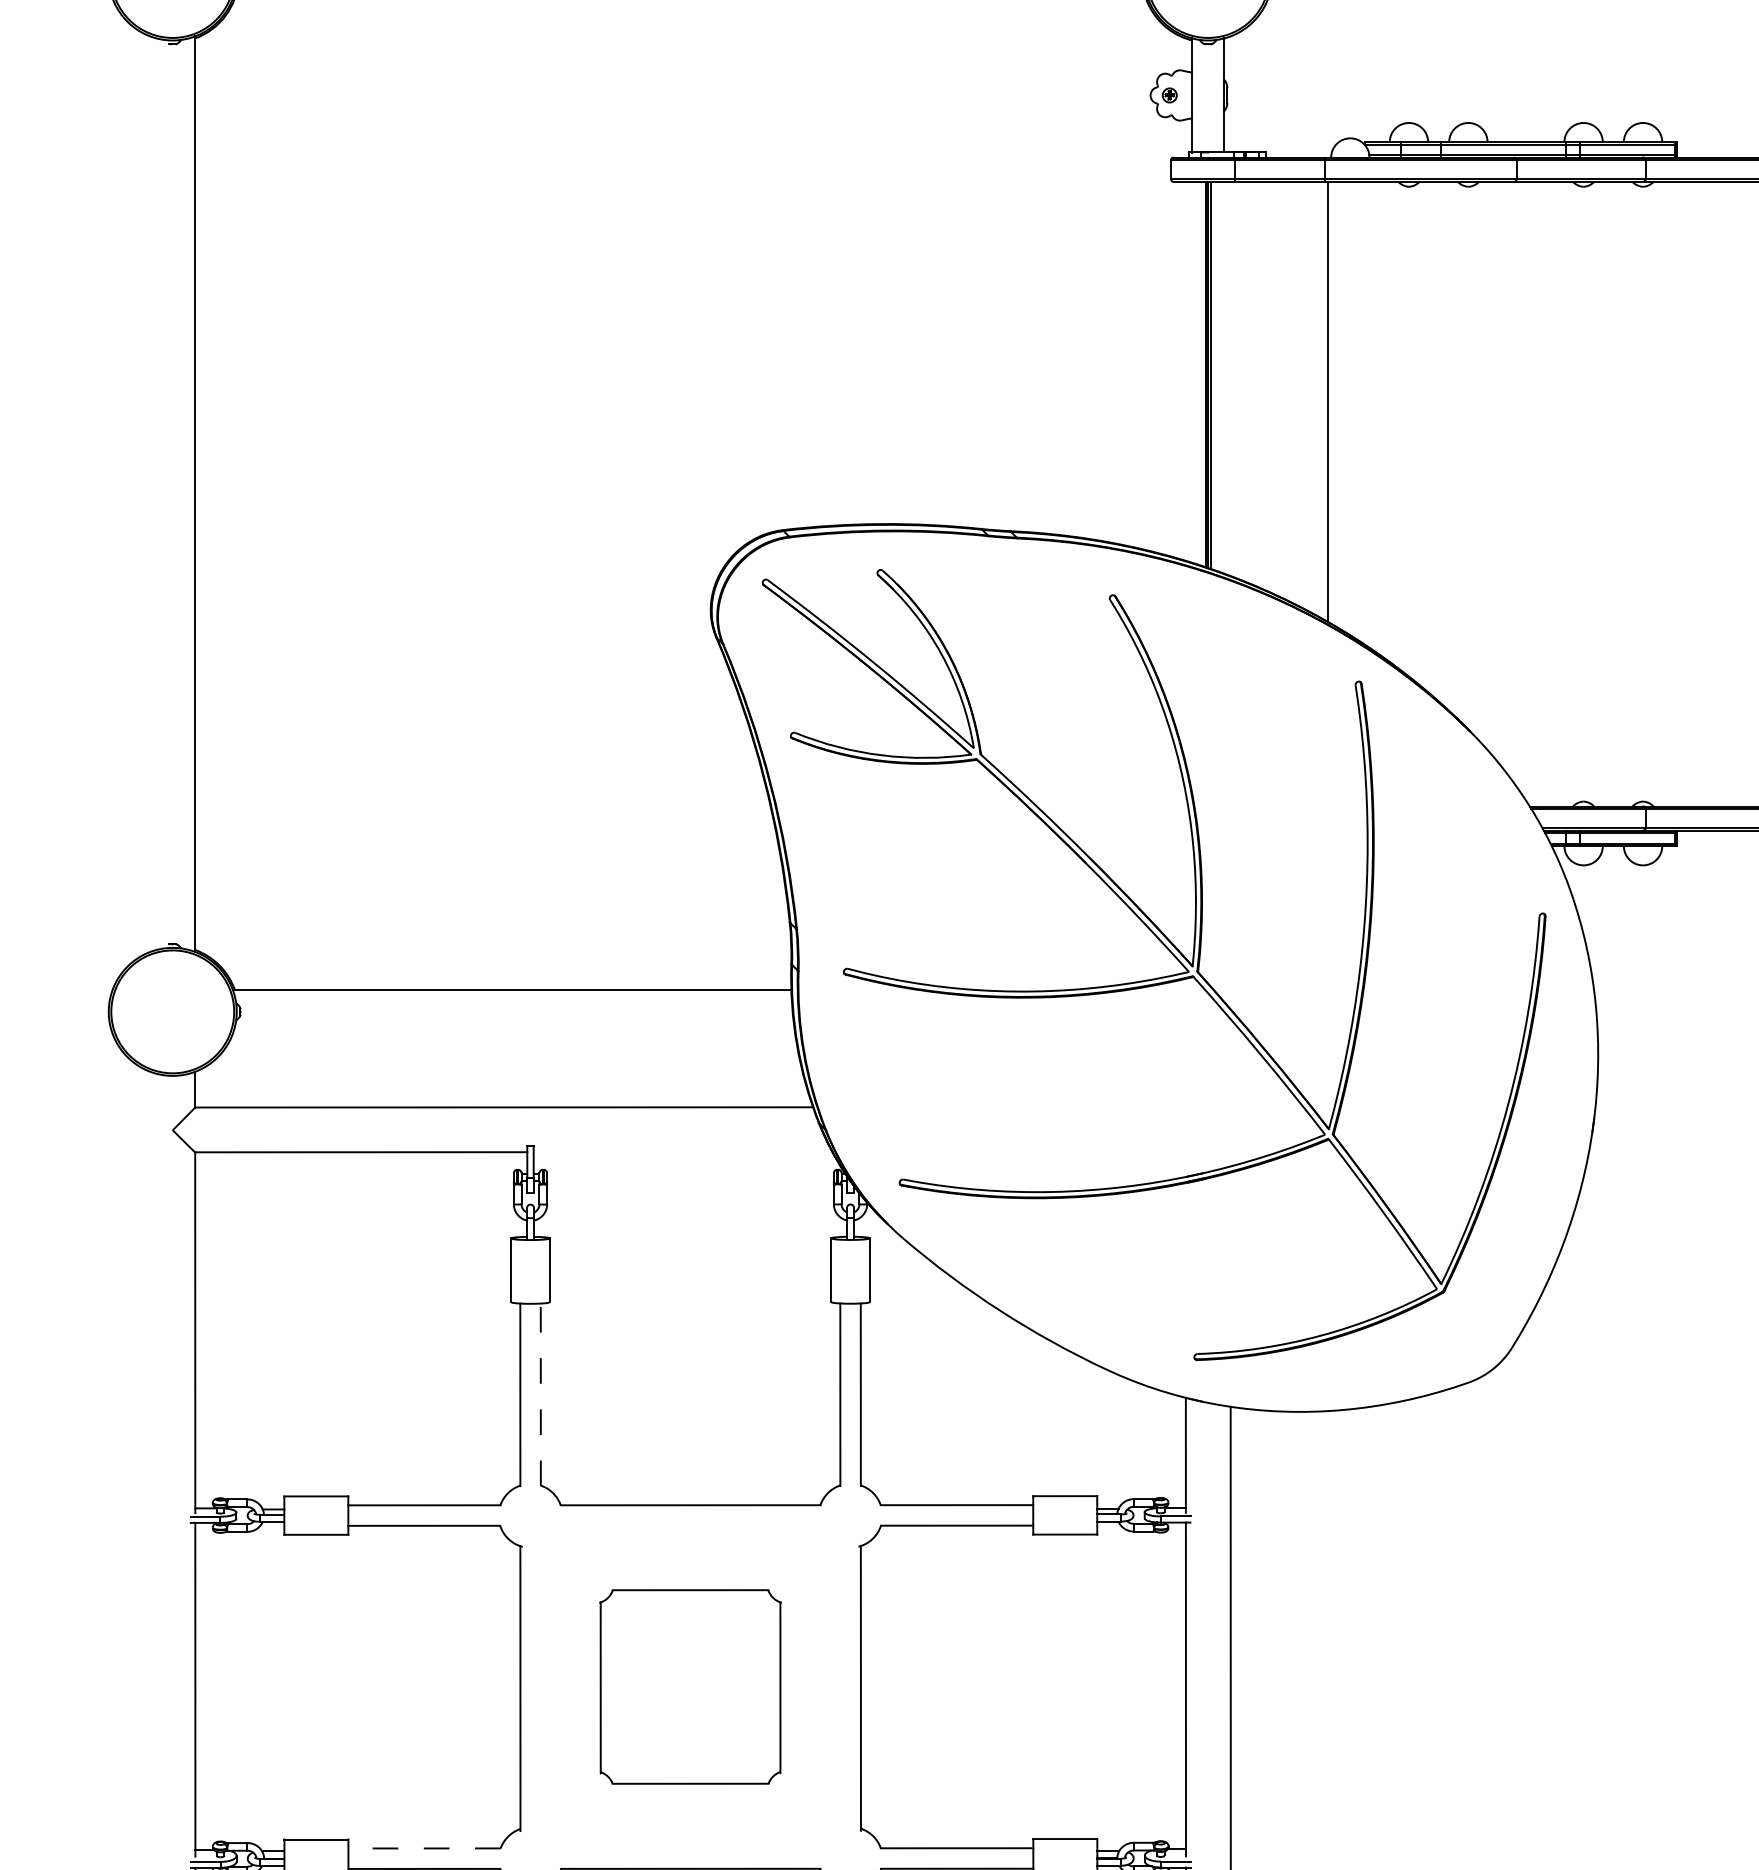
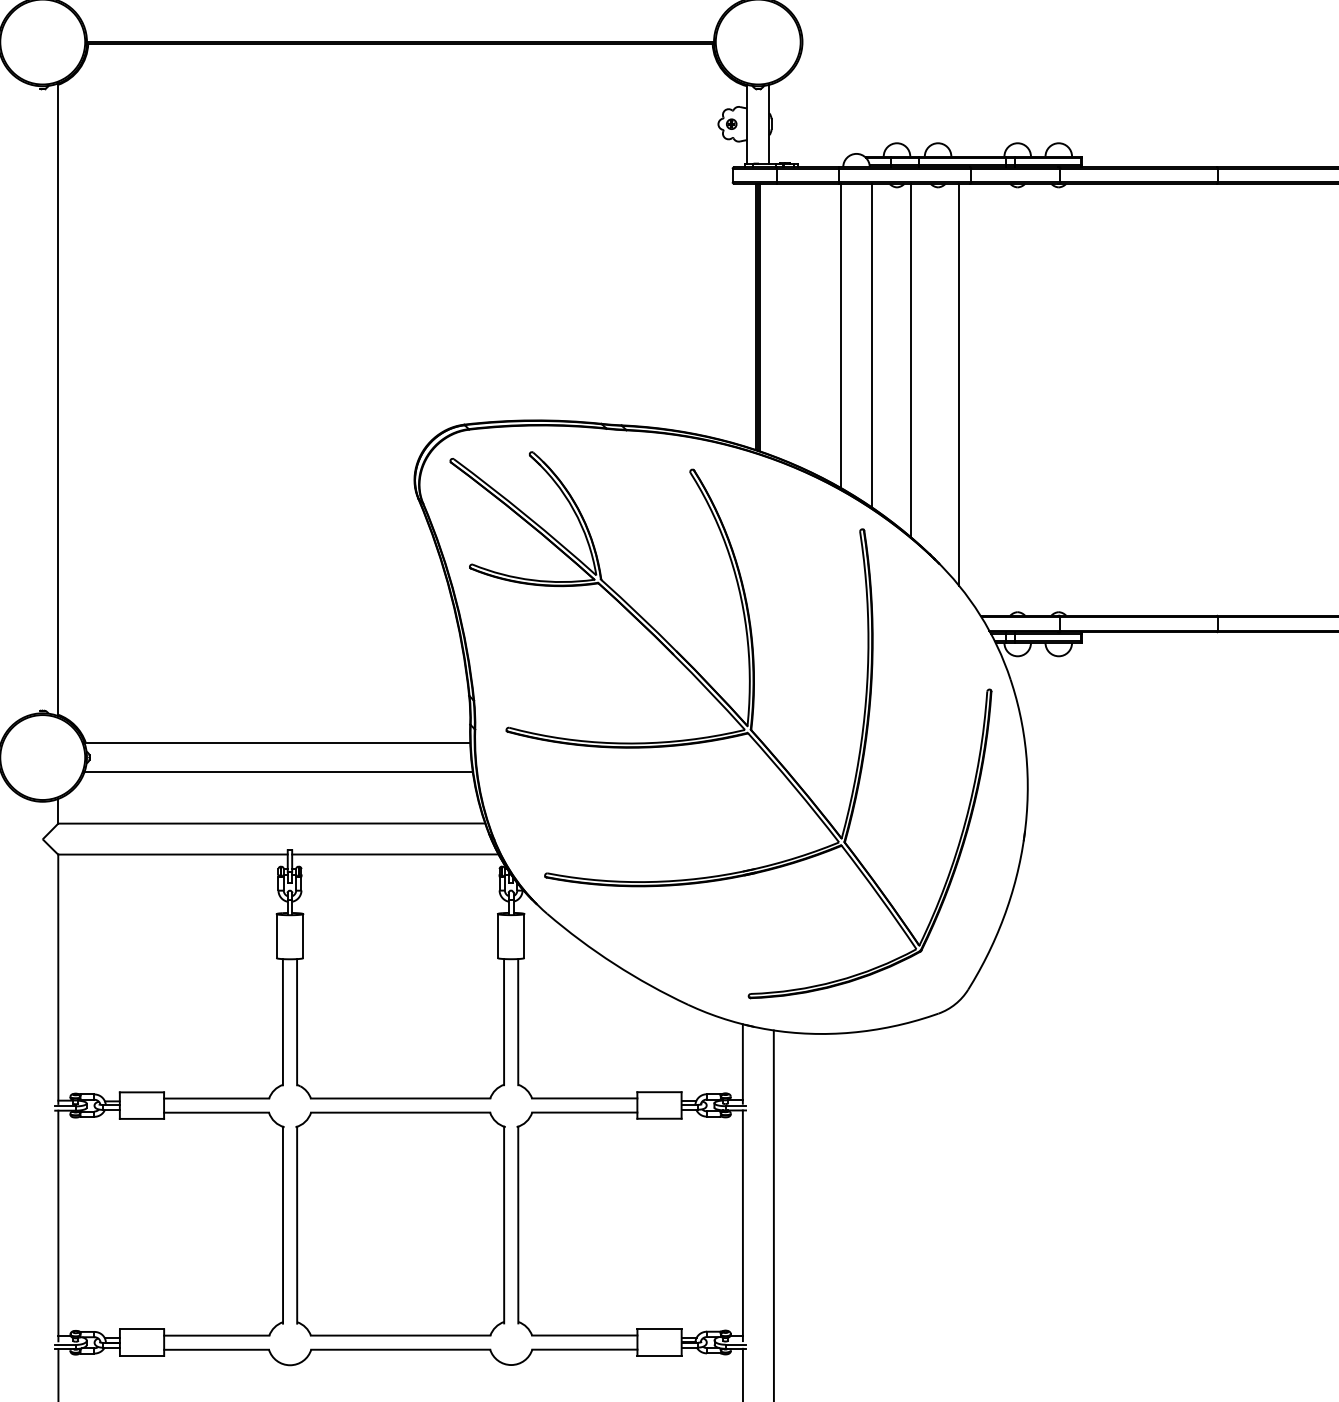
line: (1372, 415) -> (871, 345), added
line: (1429, 437) -> (911, 360), added
line: (1499, 472) -> (959, 384), added
line: (513, 1033) -> (278, 772), added
line: (683, 1152) -> (395, 854), added
line: (541, 1393) -> (297, 1021), dashed -> solid
part: (690, 1686) -> (400, 1223), size x1.67
line: (424, 1848) -> (216, 1335), dashed -> solid

